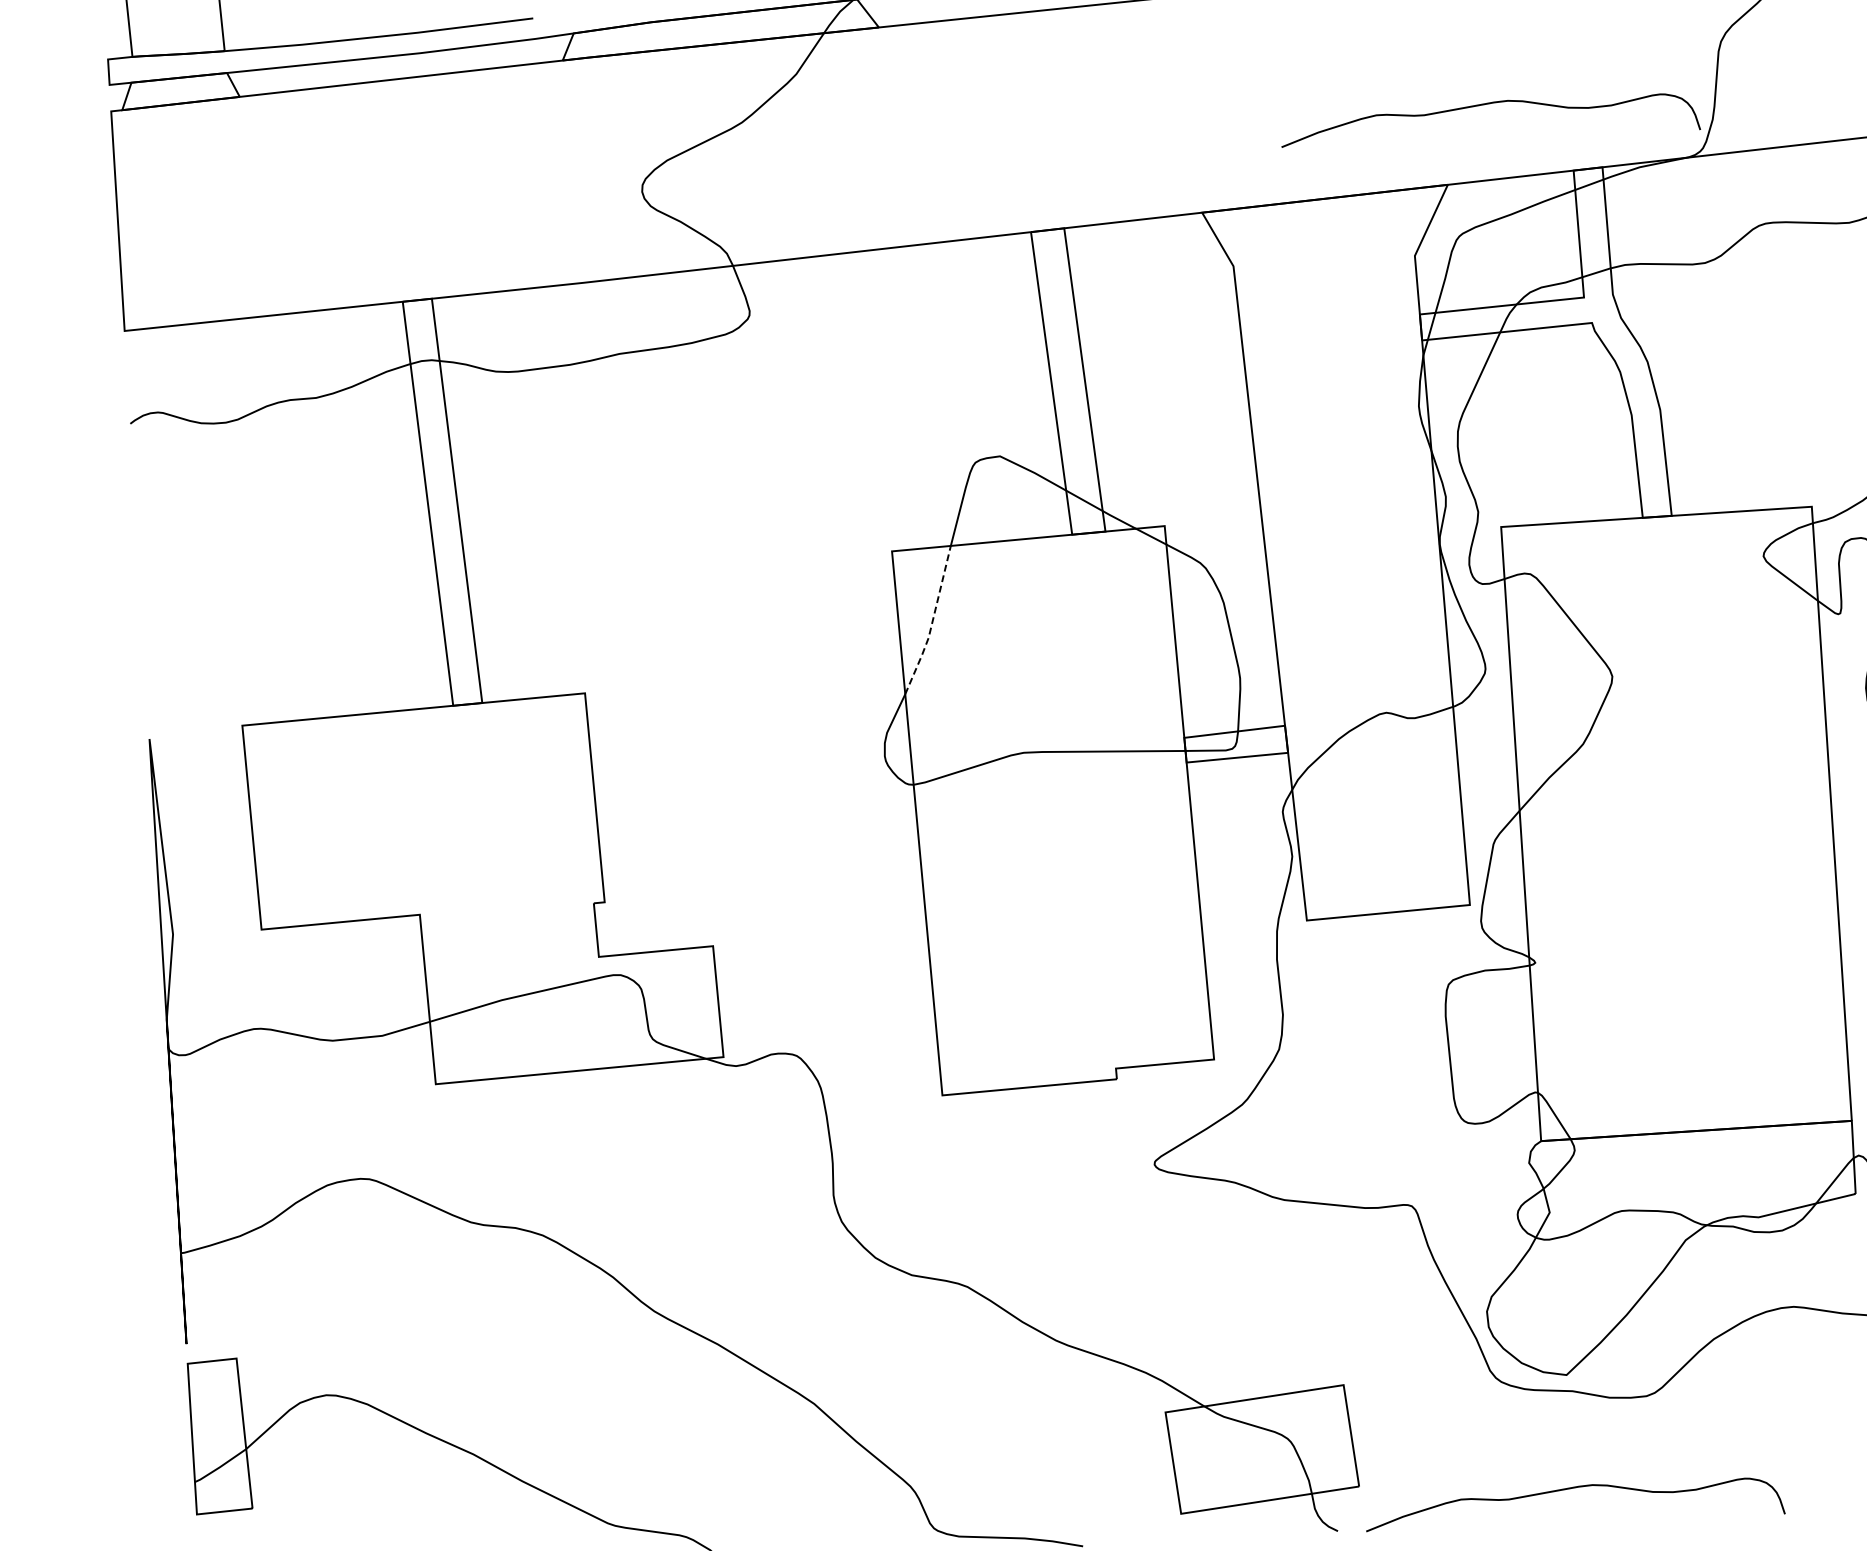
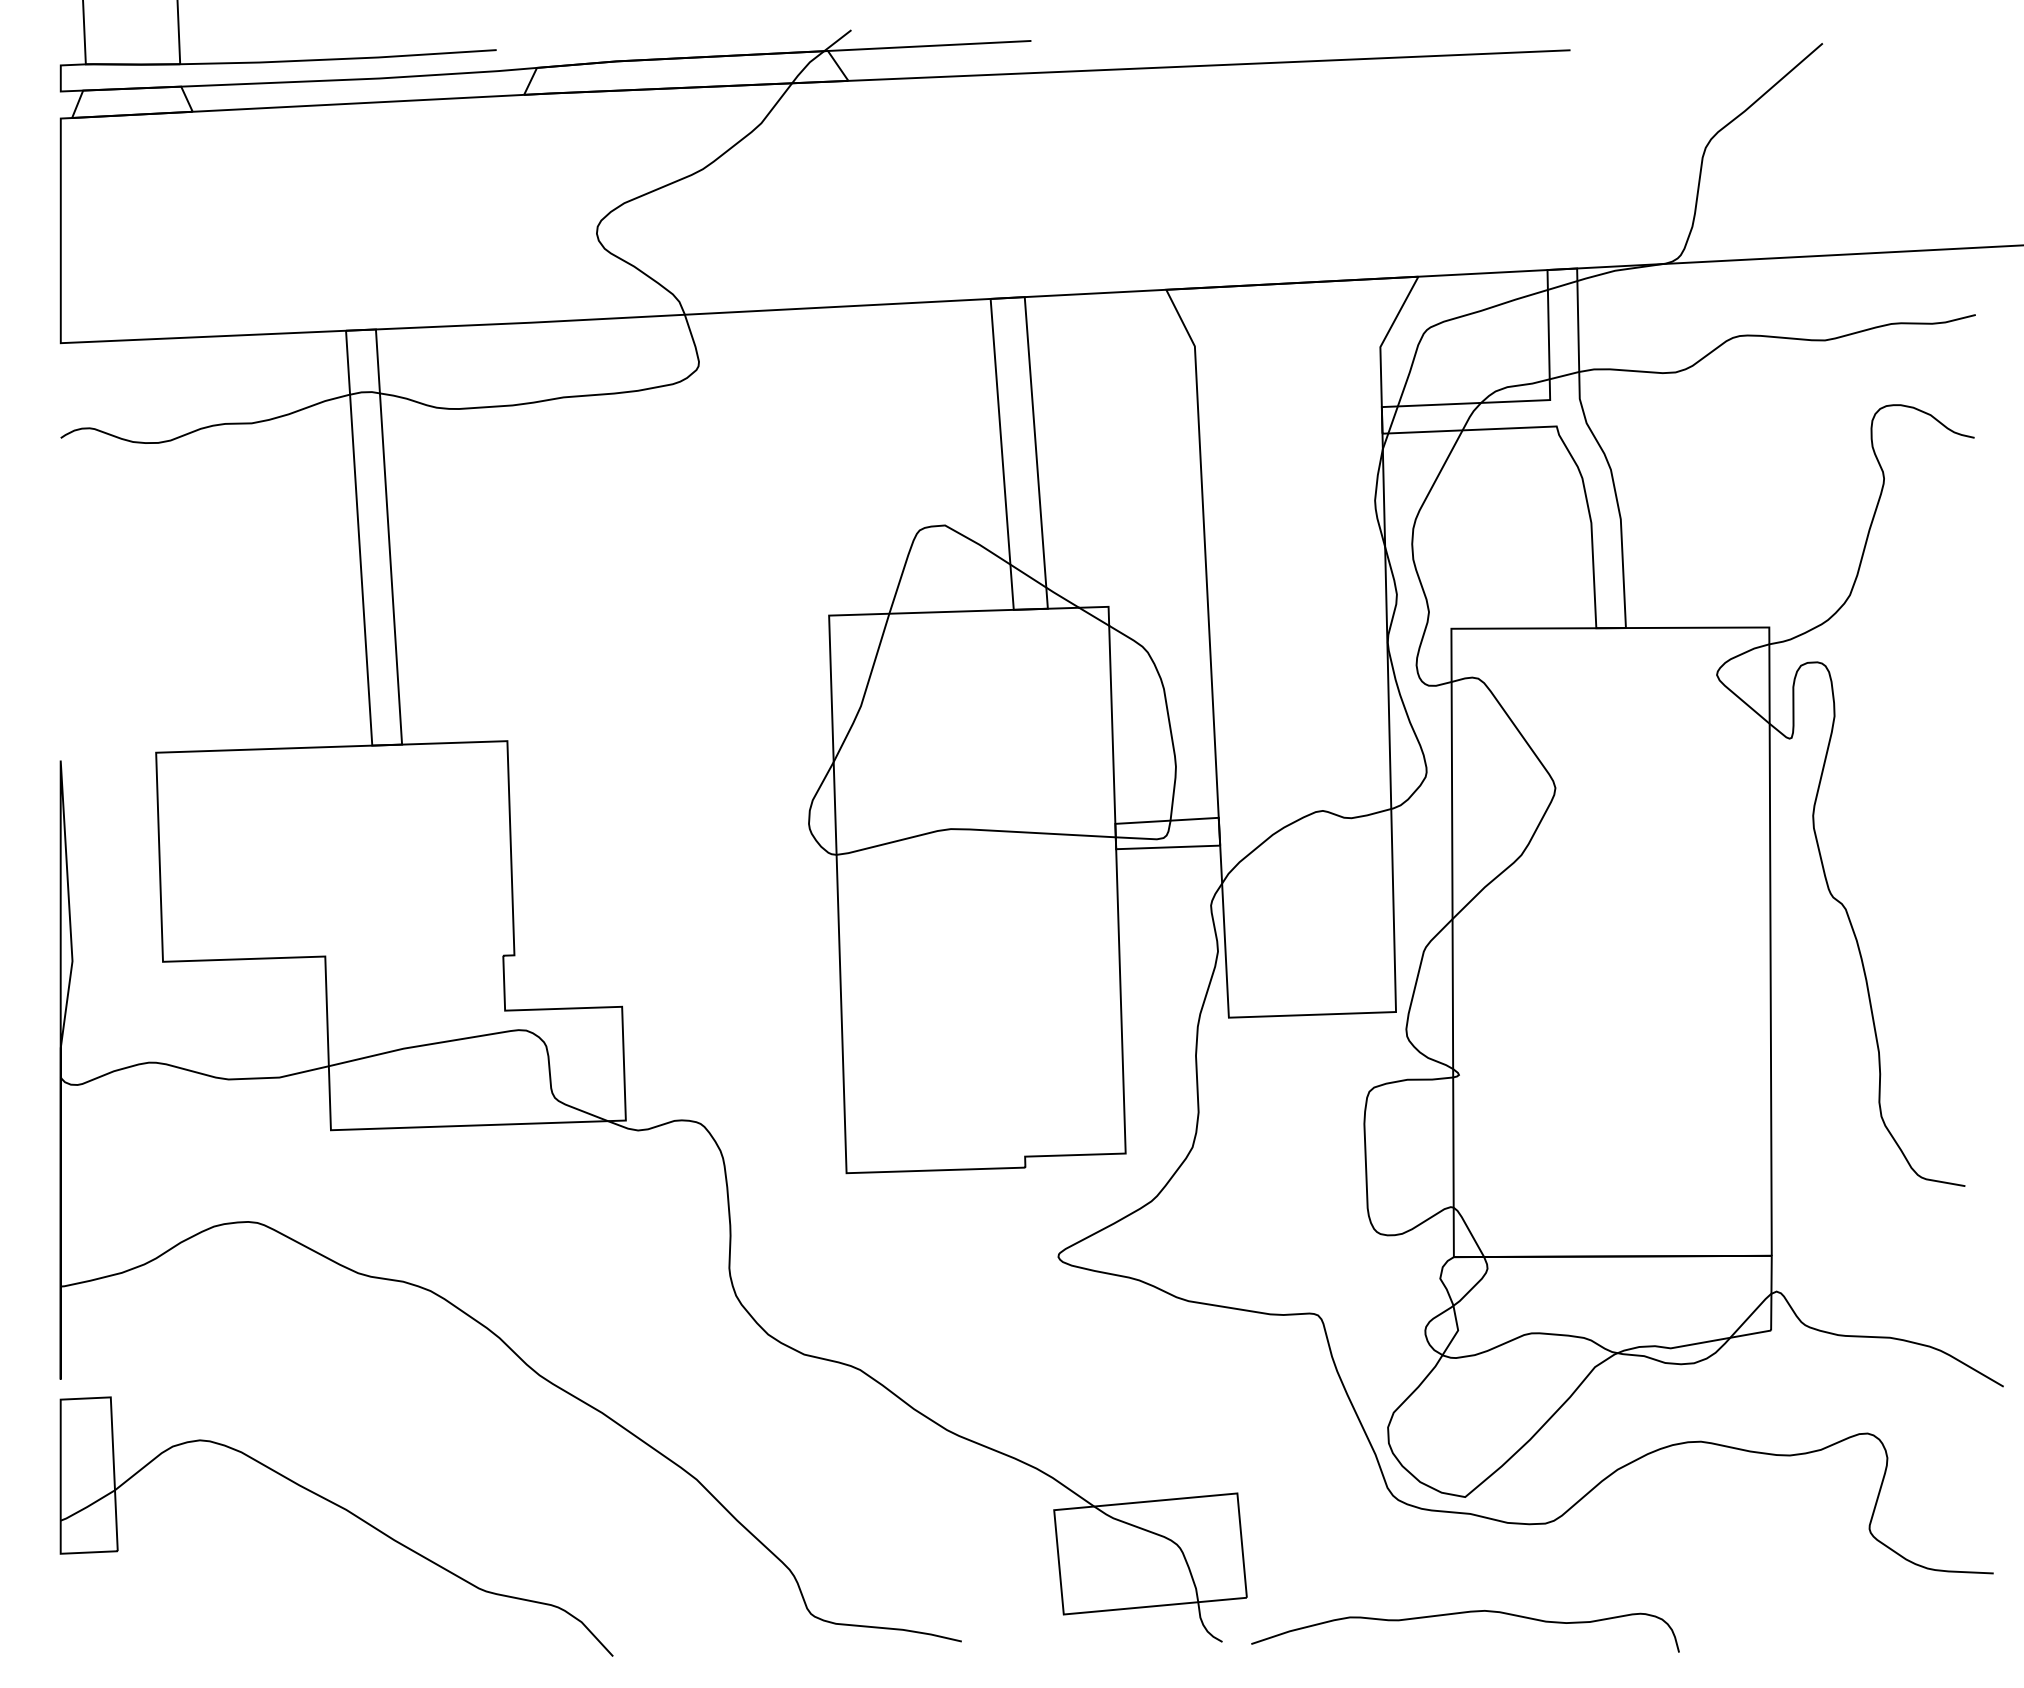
curve: (1489, 104) -> (1465, 197), removed
line: (932, 622) -> (865, 690), dashed -> solid

